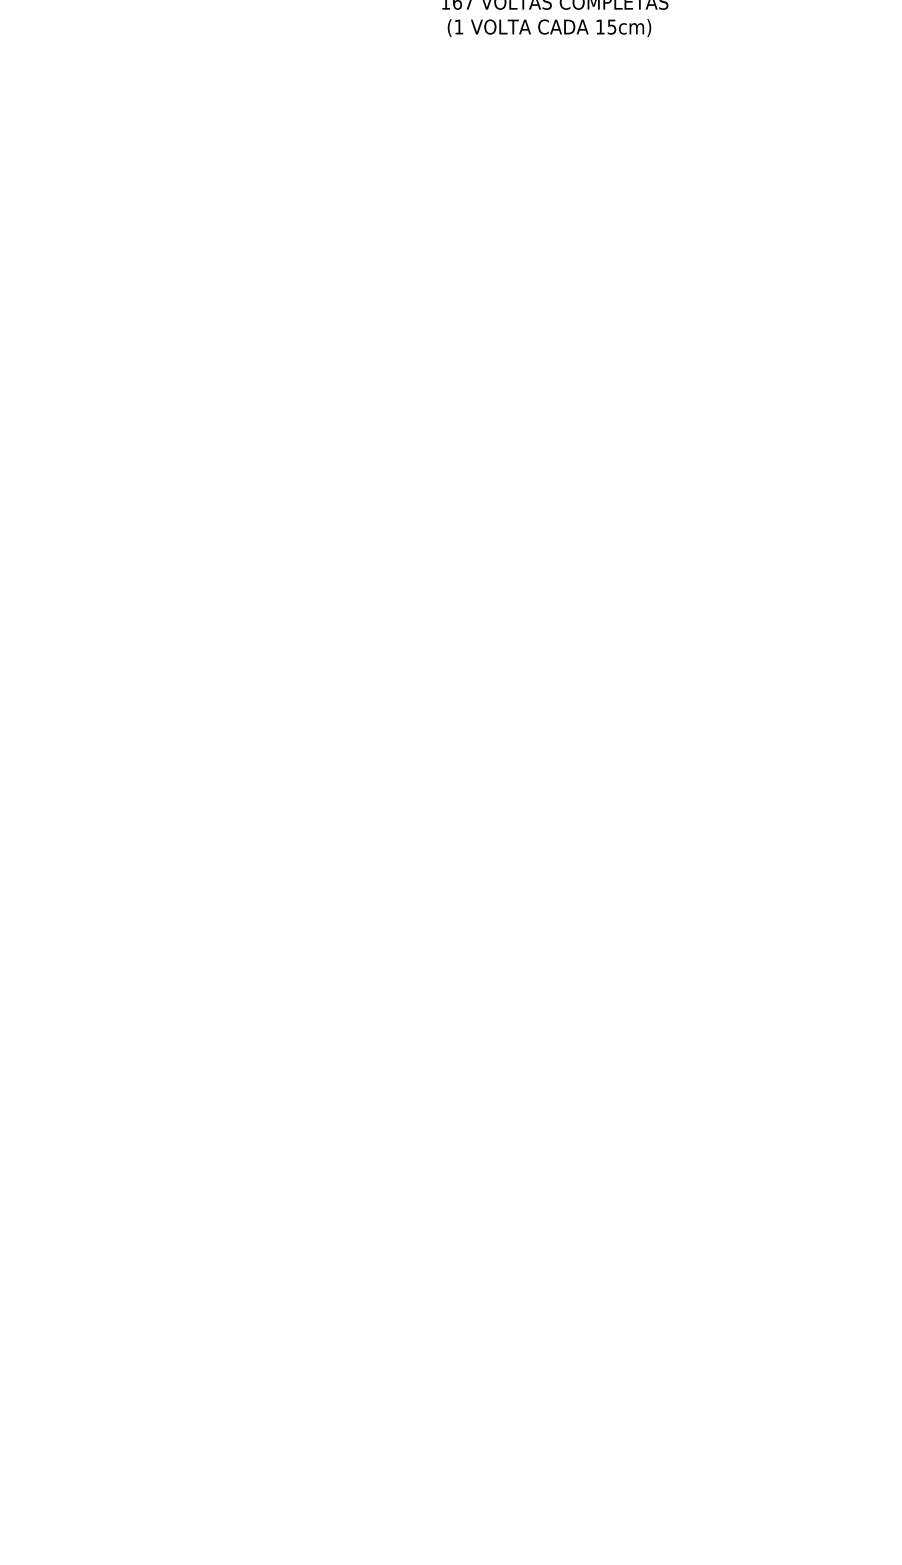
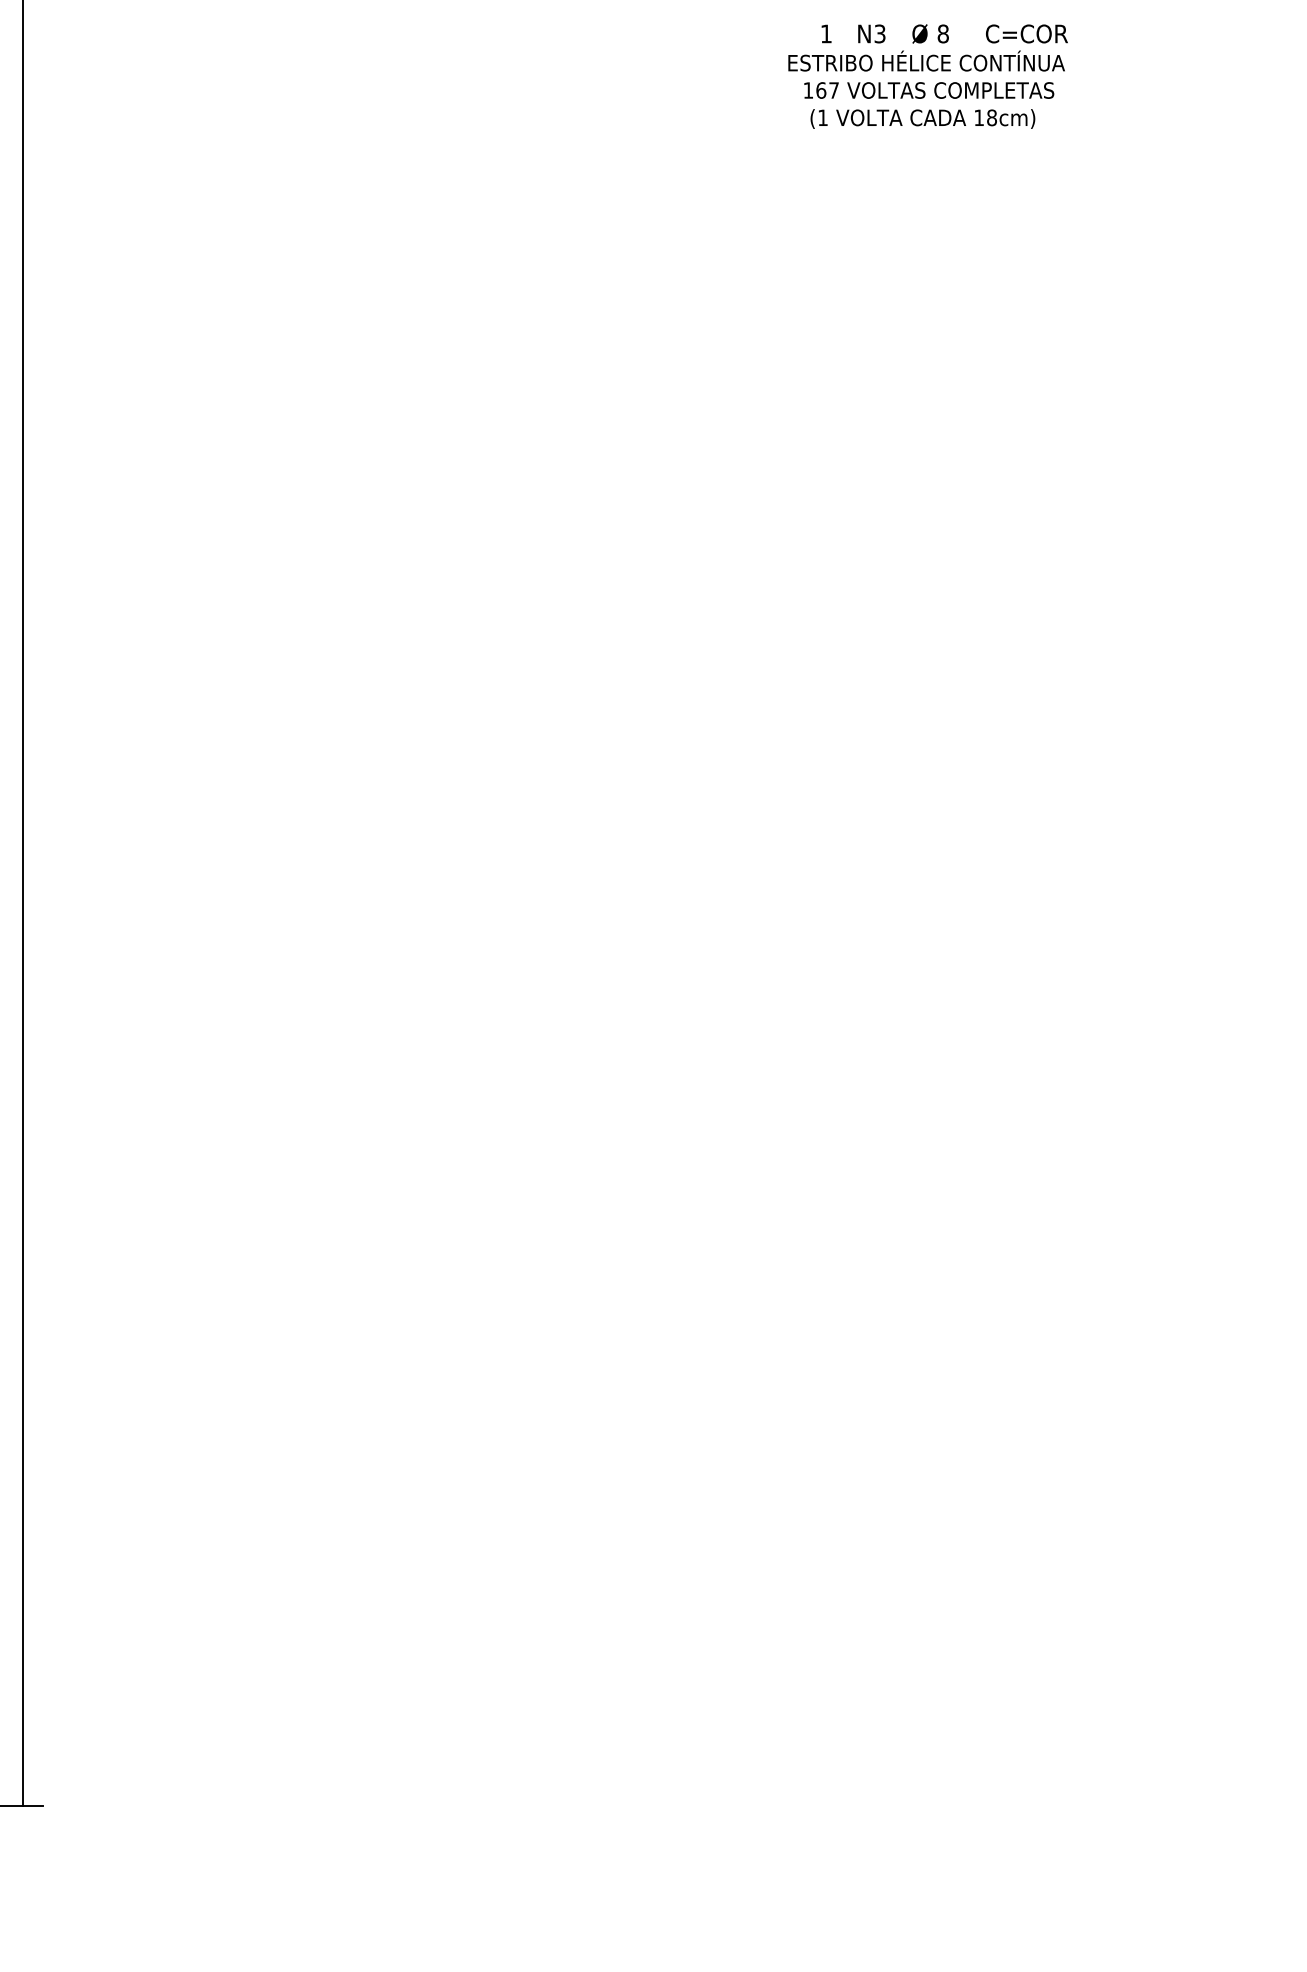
text: (611, 26) -> (991, 117), 15cm) -> 18cm)

